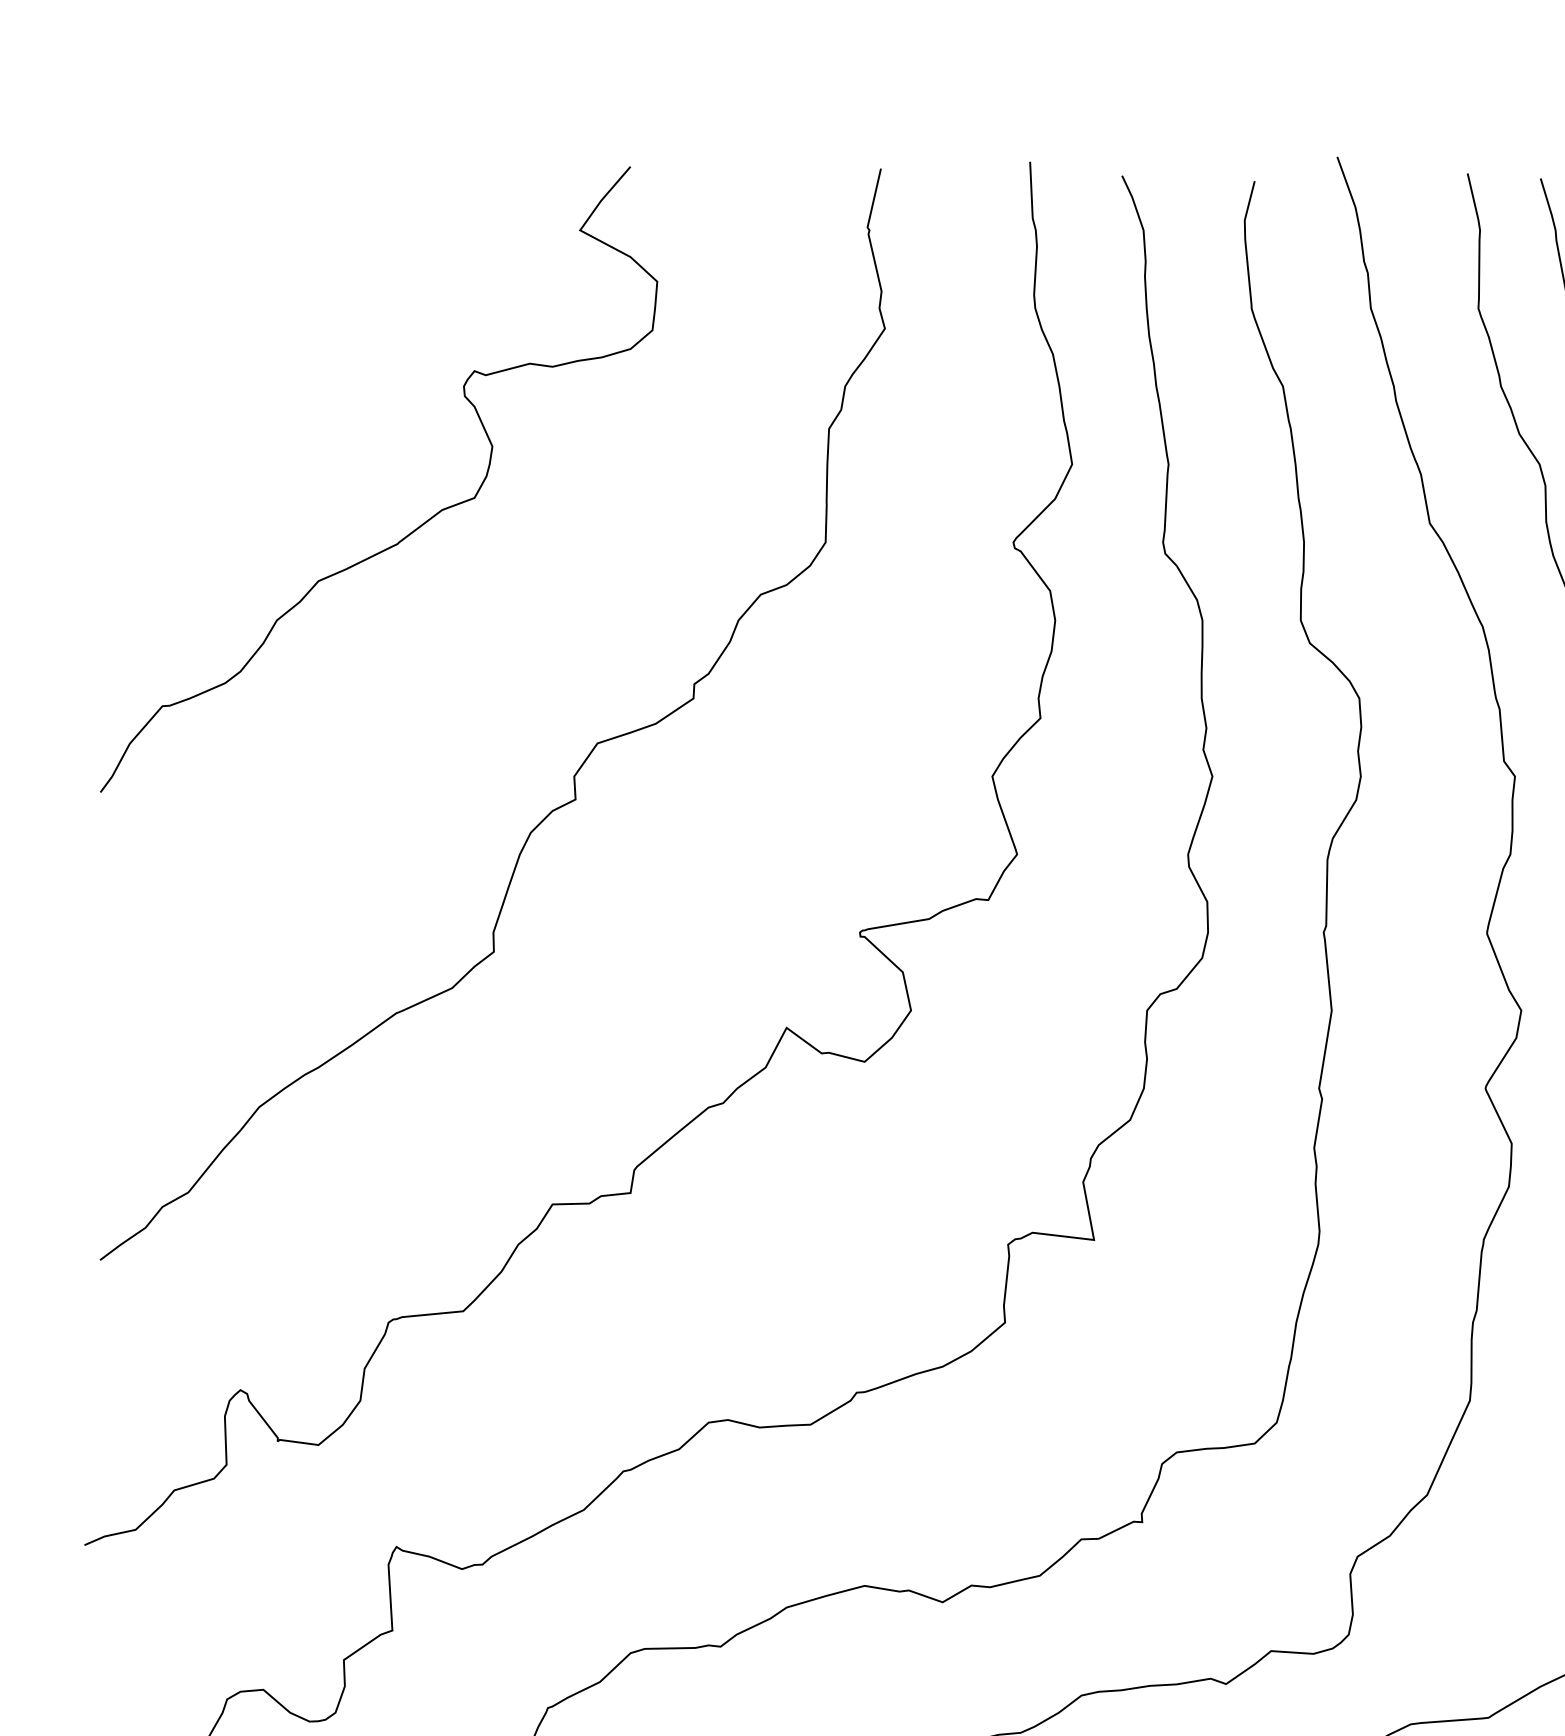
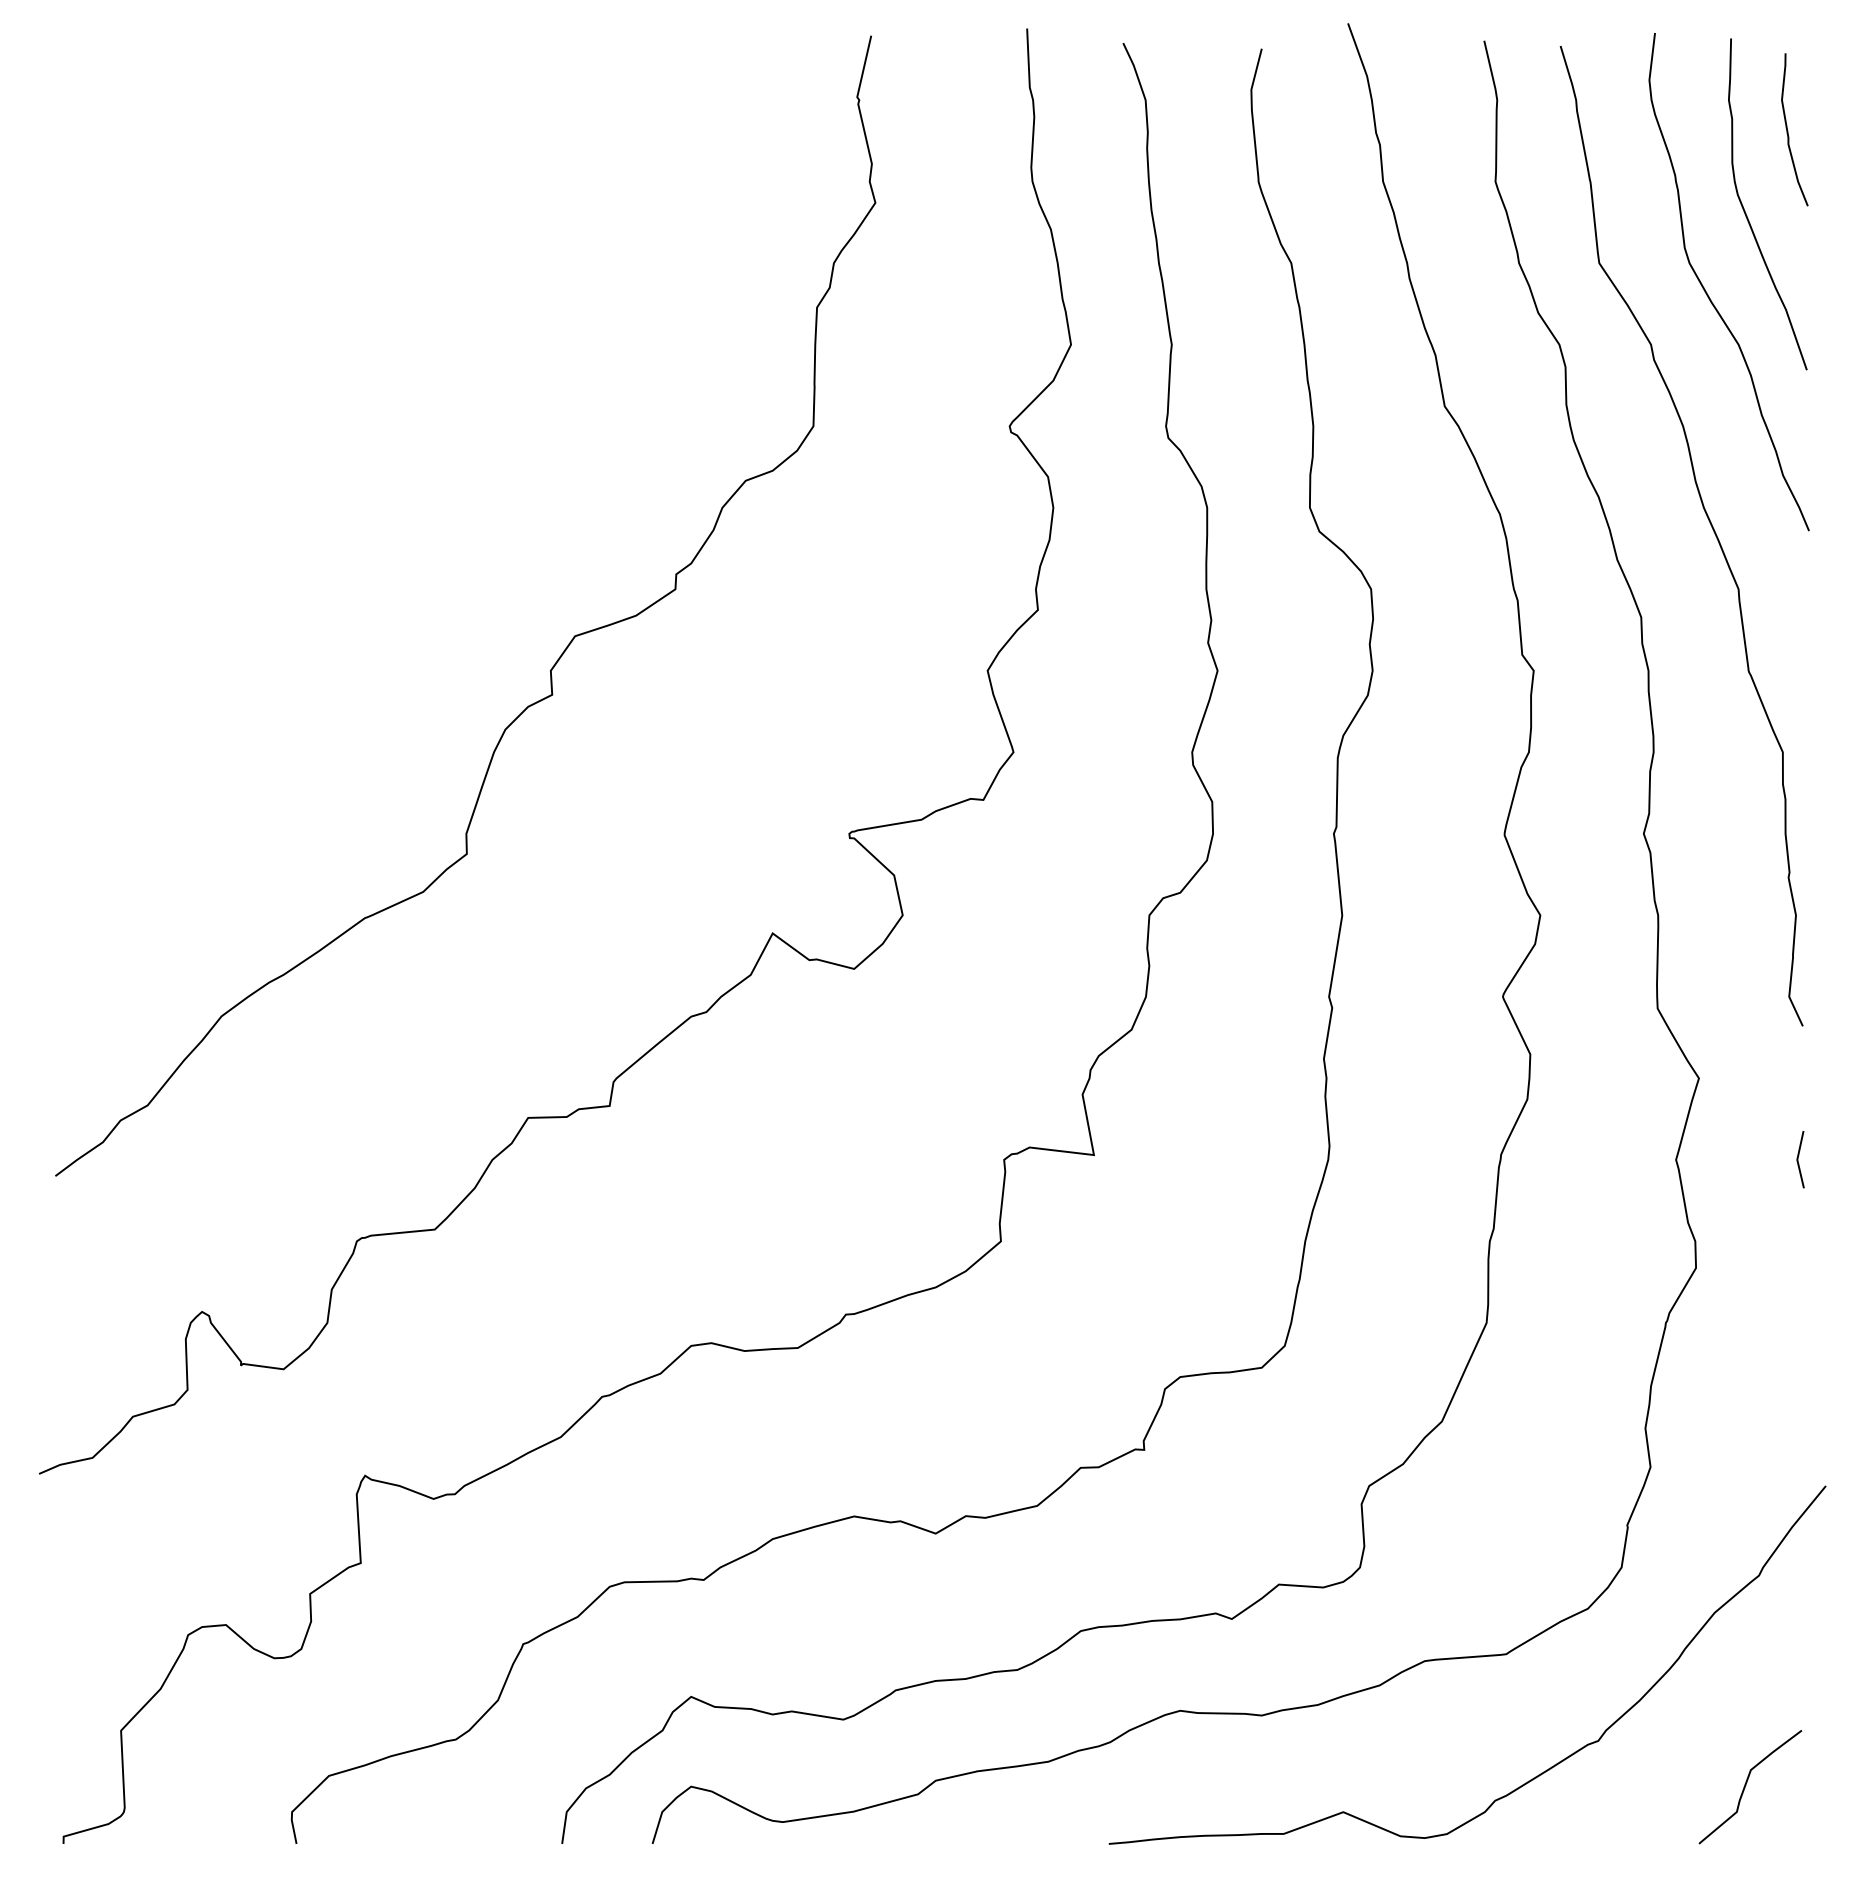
curve: (416, 528) -> (385, 411), removed

